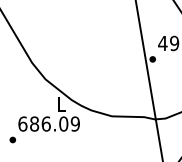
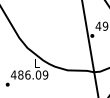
text: (22, 123) -> (13, 74), 686.09 -> 486.09

